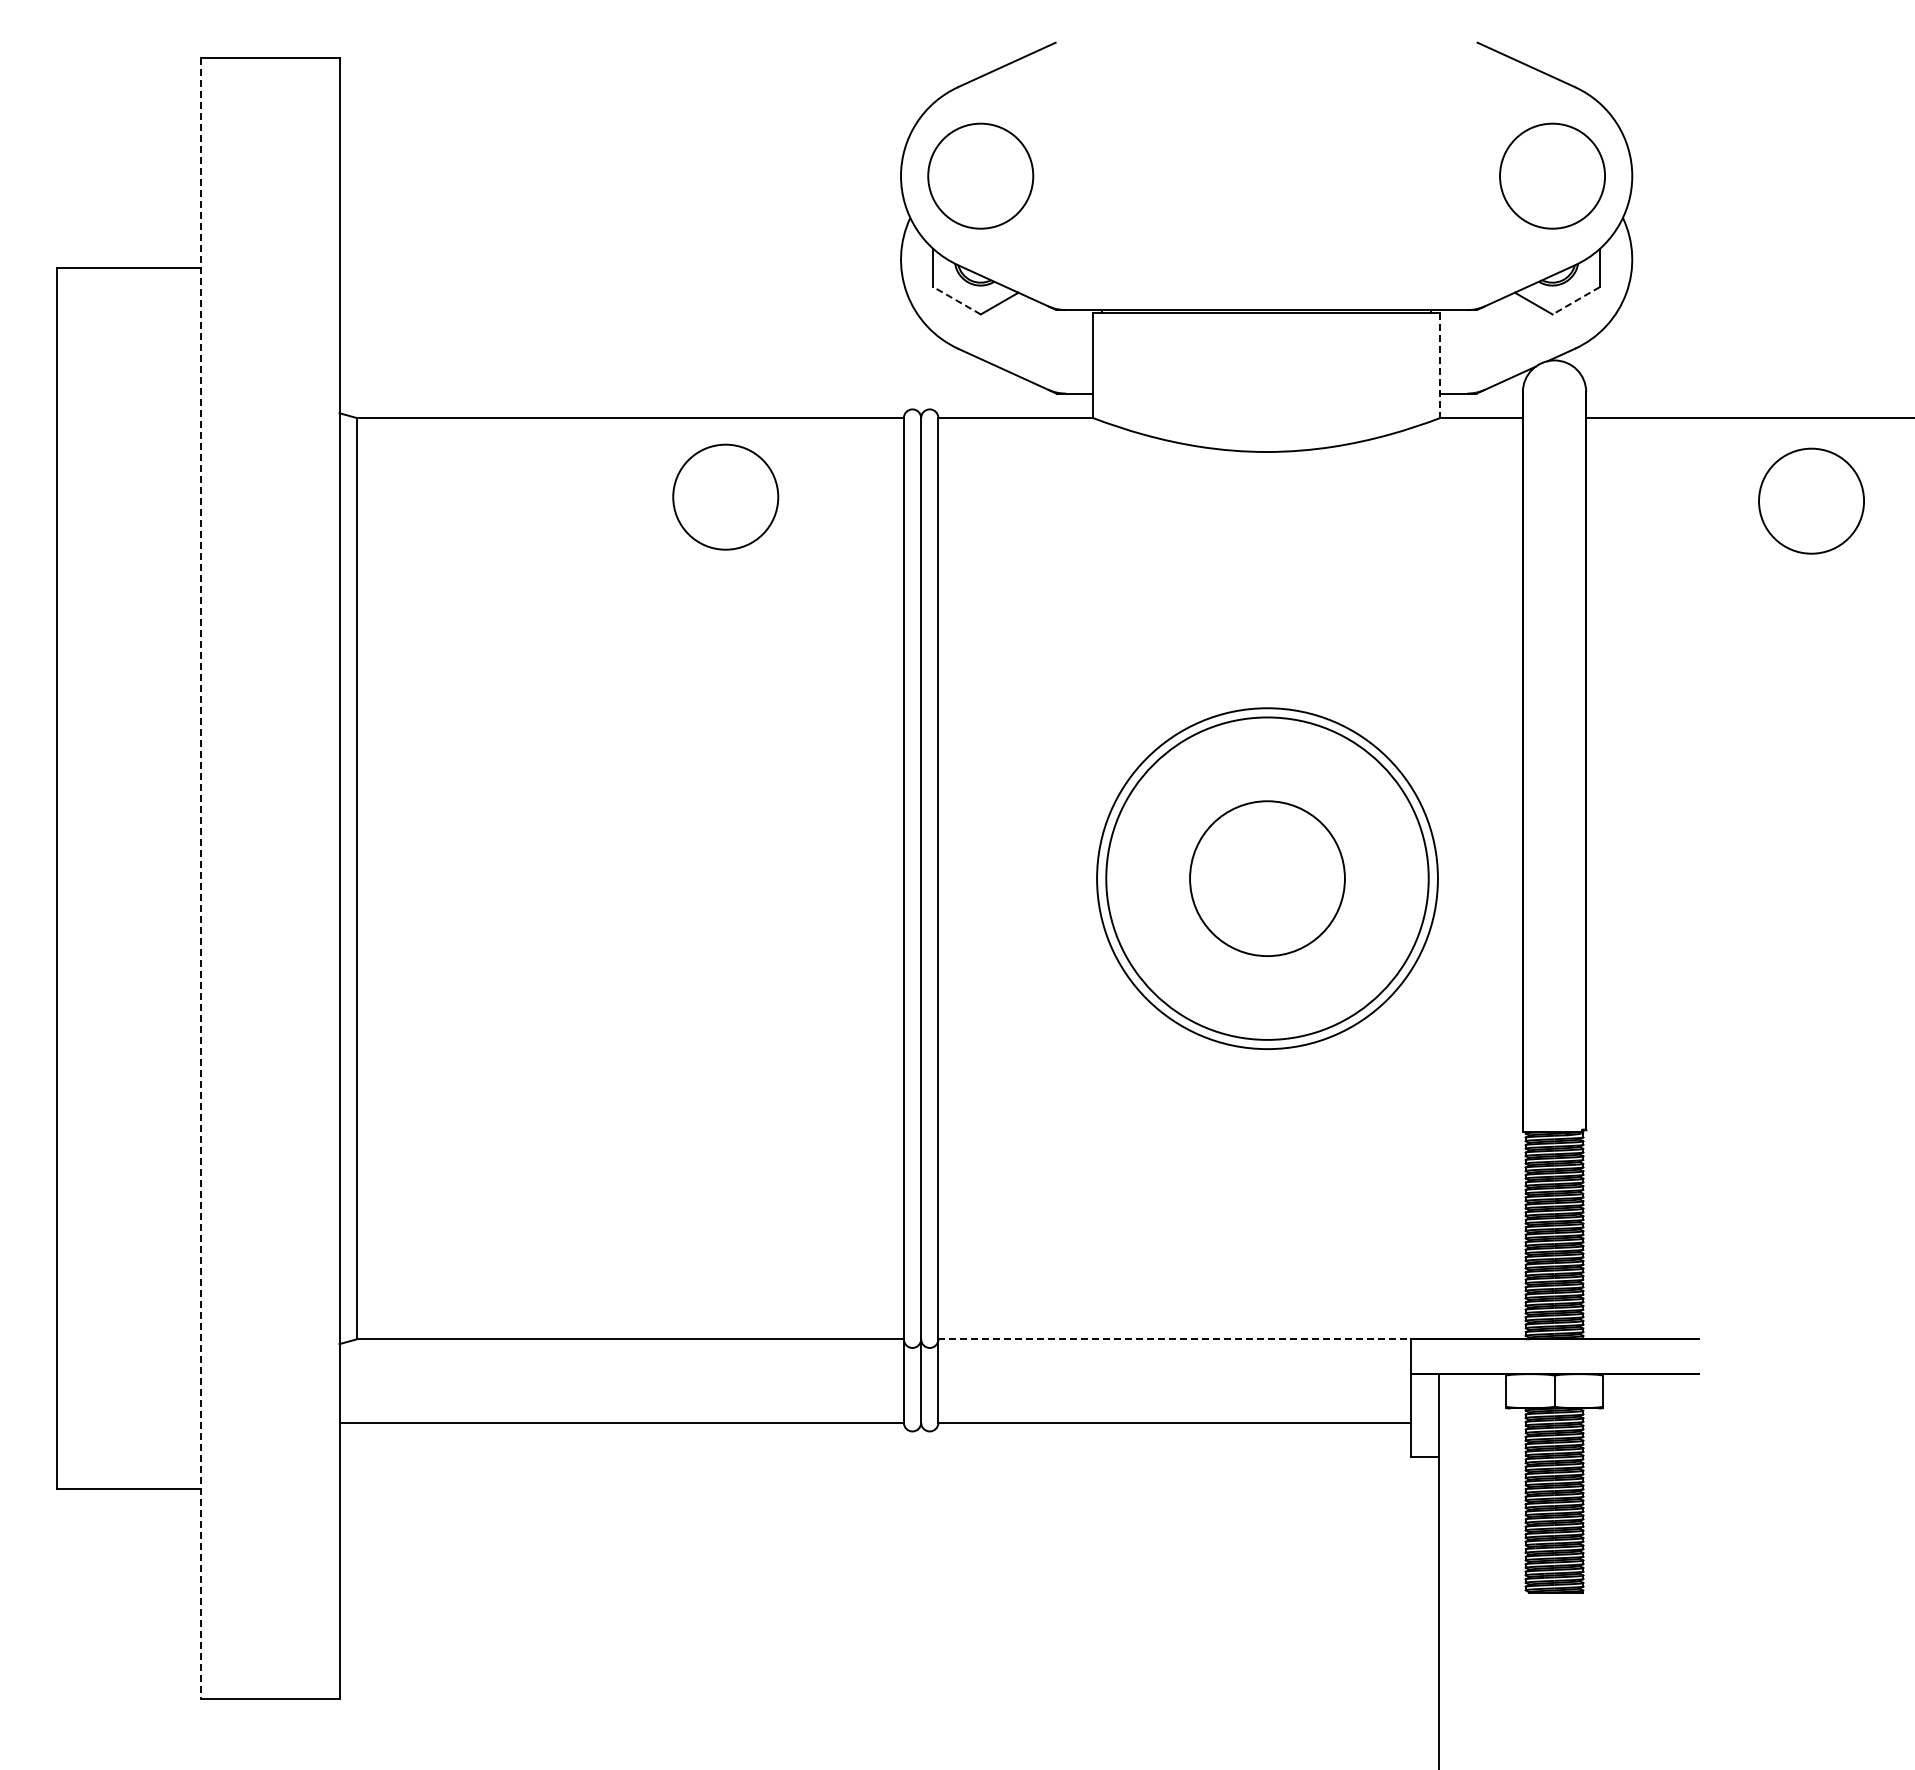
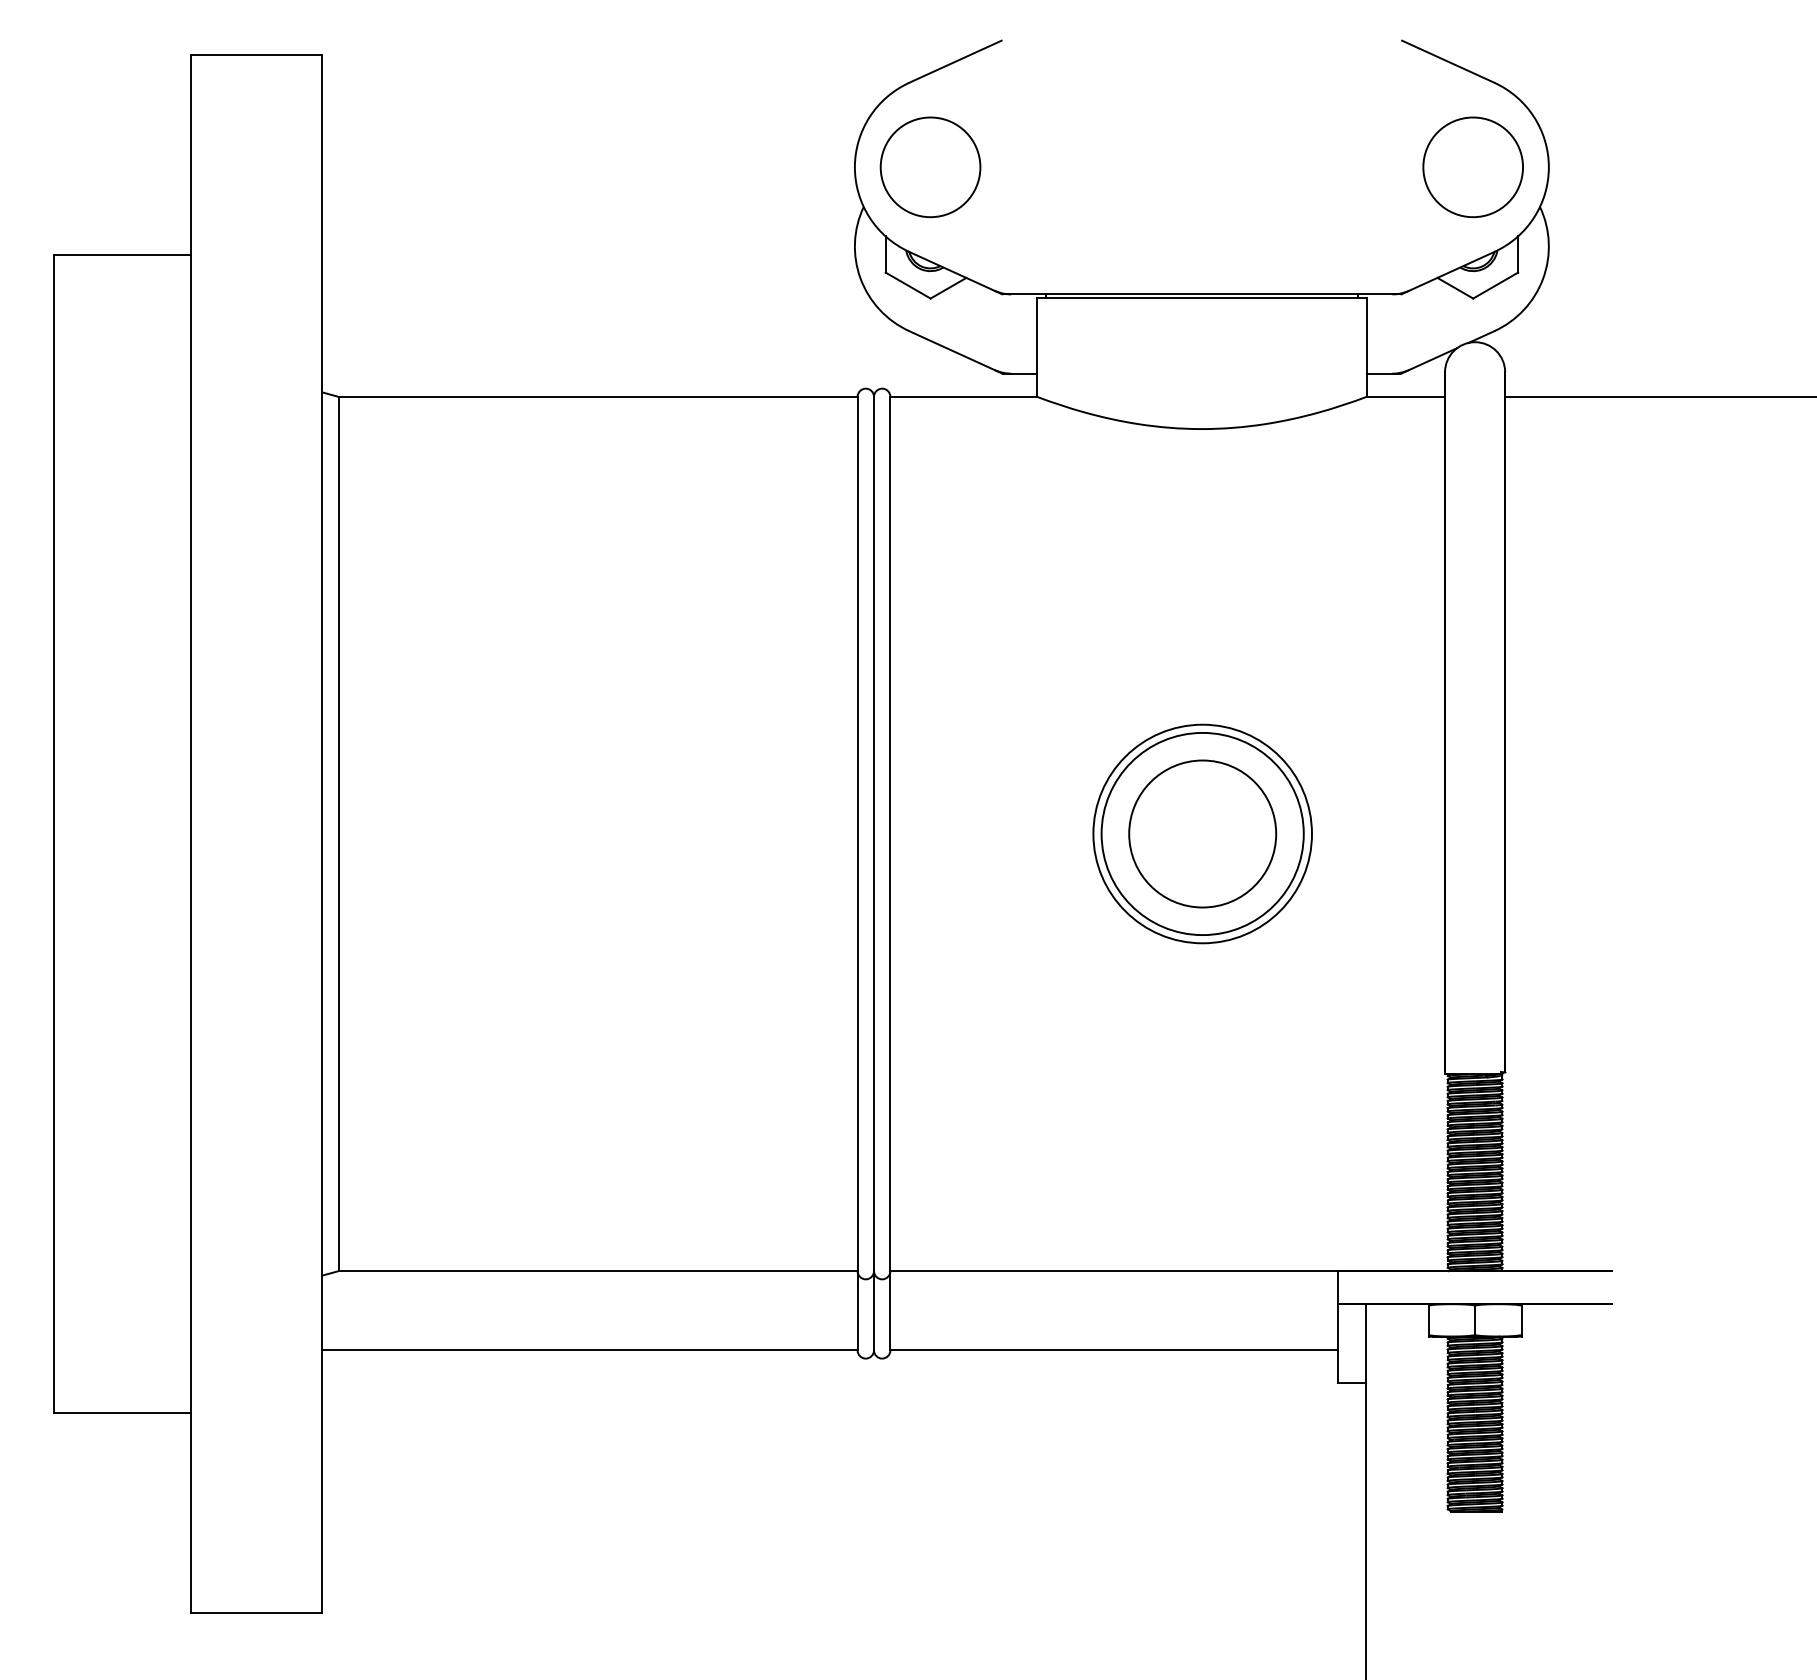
line: (956, 300) -> (907, 285), dashed -> solid
line: (1575, 301) -> (1494, 286), dashed -> solid
line: (1440, 366) -> (1366, 347), dashed -> solid
circle: (725, 496) -> (688, 471), removed
circle: (1811, 500) -> (1718, 475), removed
line: (201, 878) -> (191, 833), dashed -> solid
circle: (1267, 878) -> (1202, 833), size x0.62
circle: (1267, 878) -> (1202, 833), size x0.71
line: (1175, 1339) -> (1115, 1271), dashed -> solid

